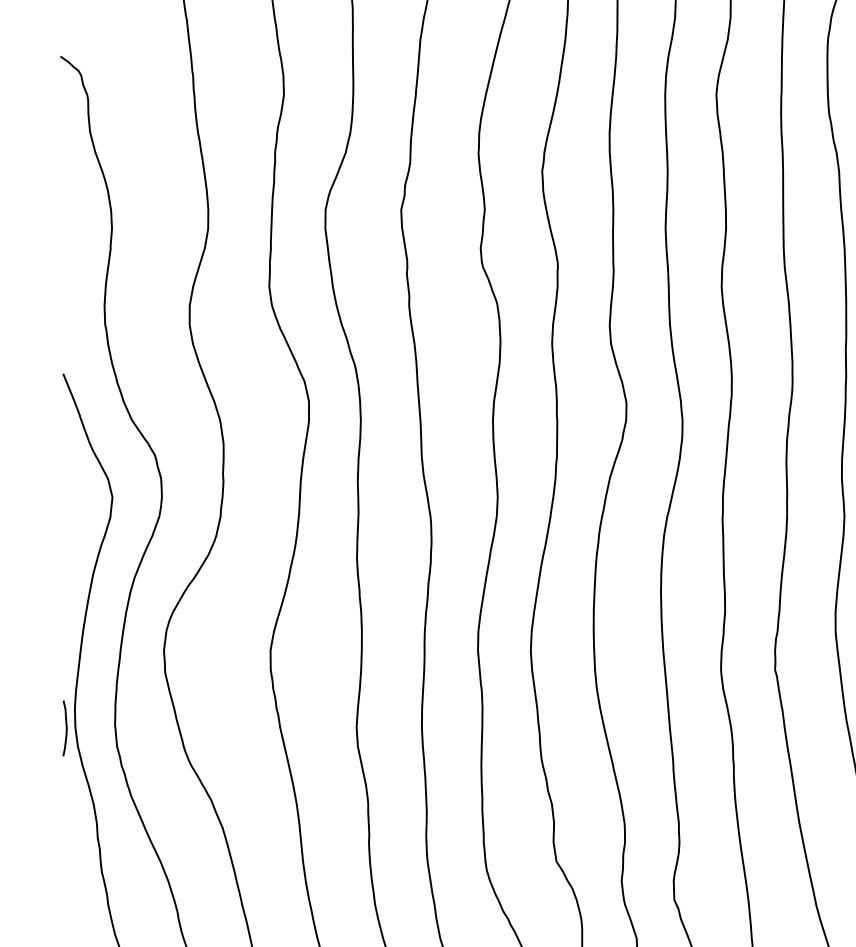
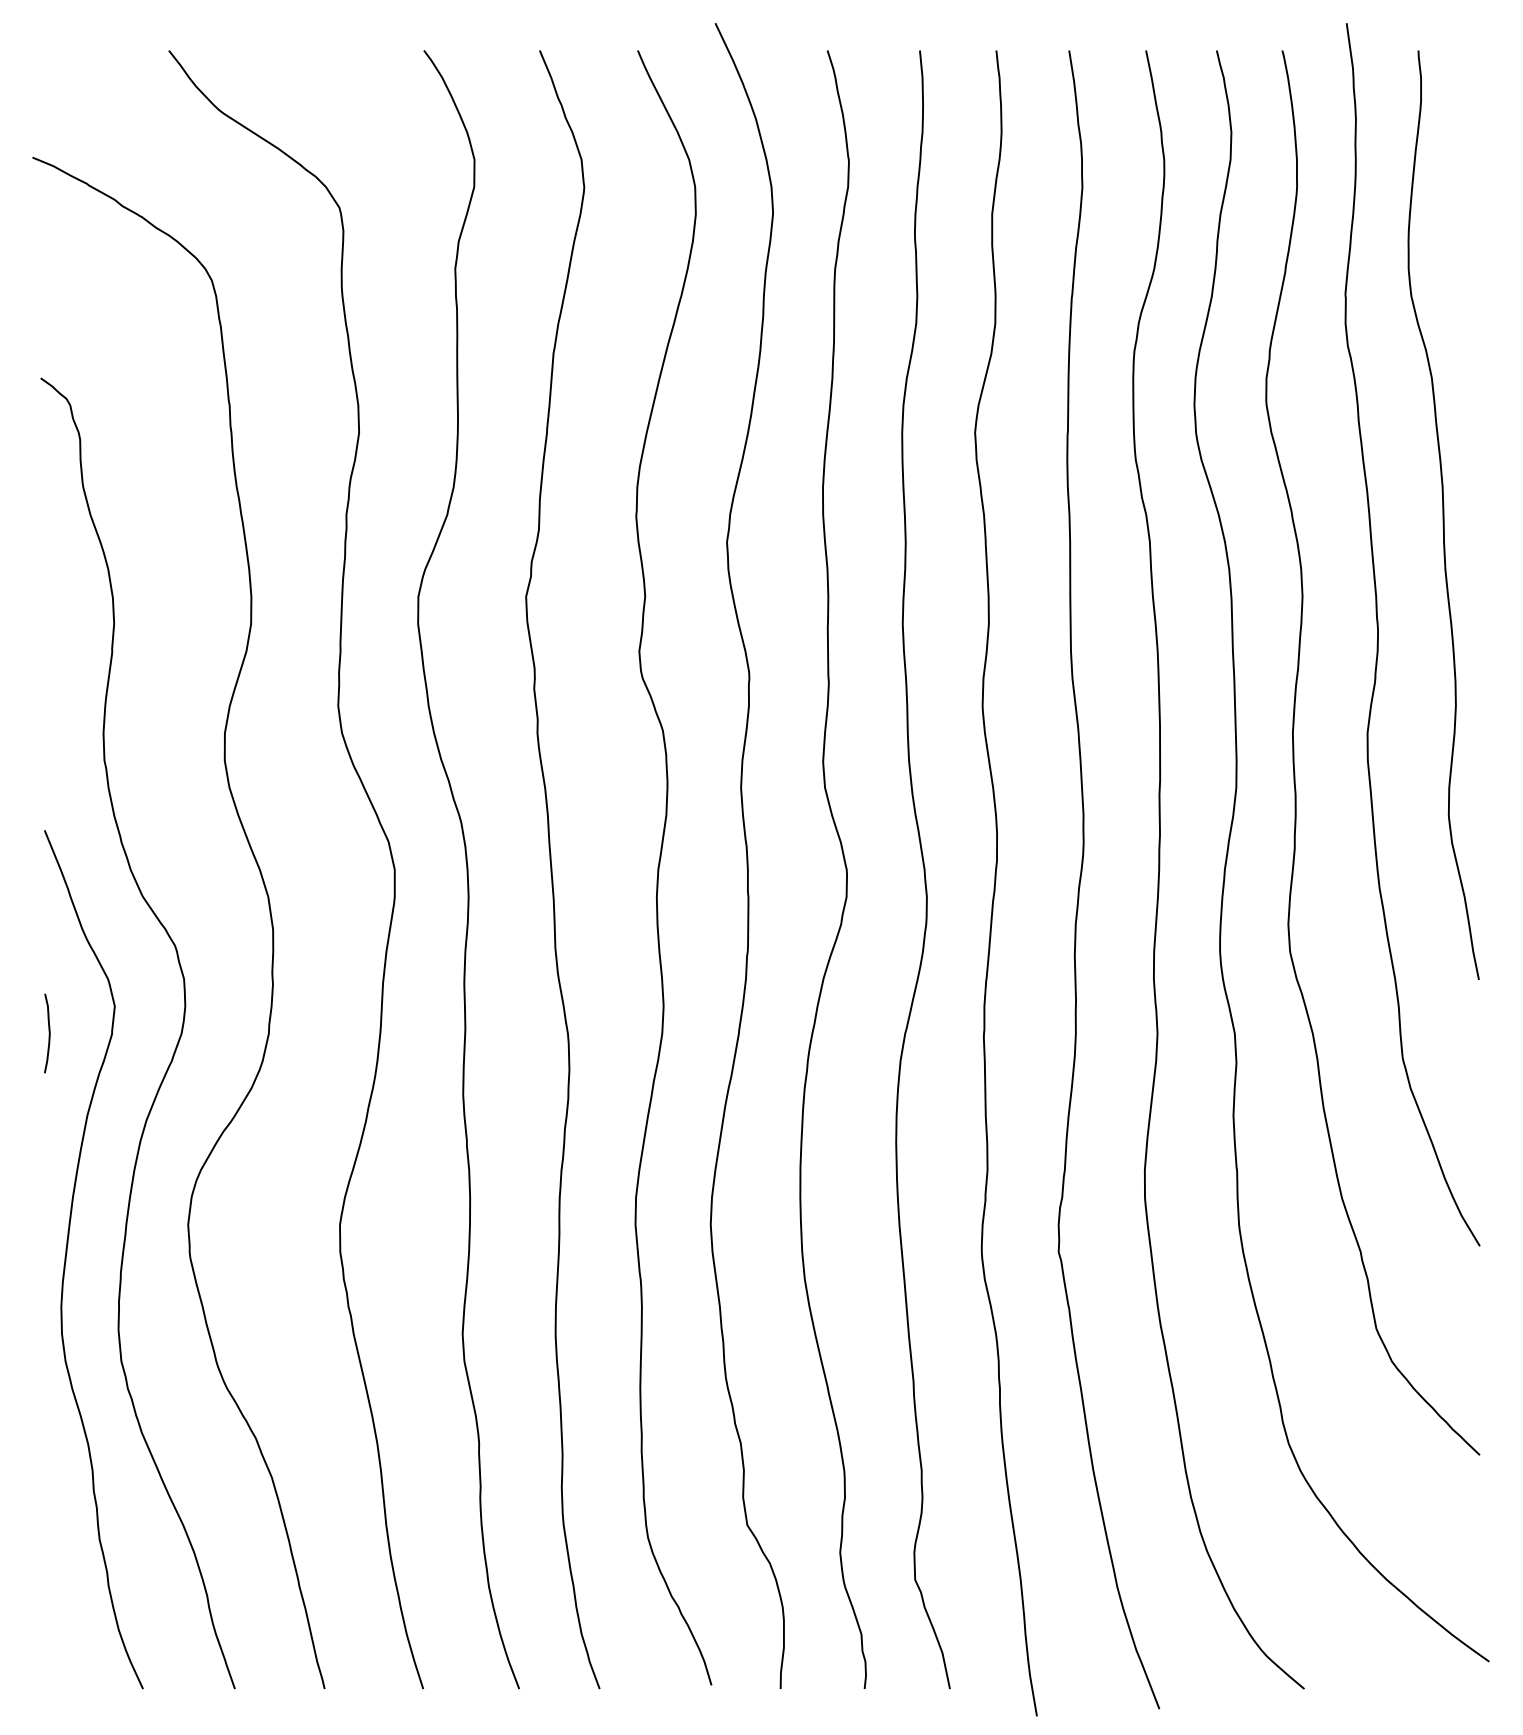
curve: (65, 728) -> (48, 1033), moved

